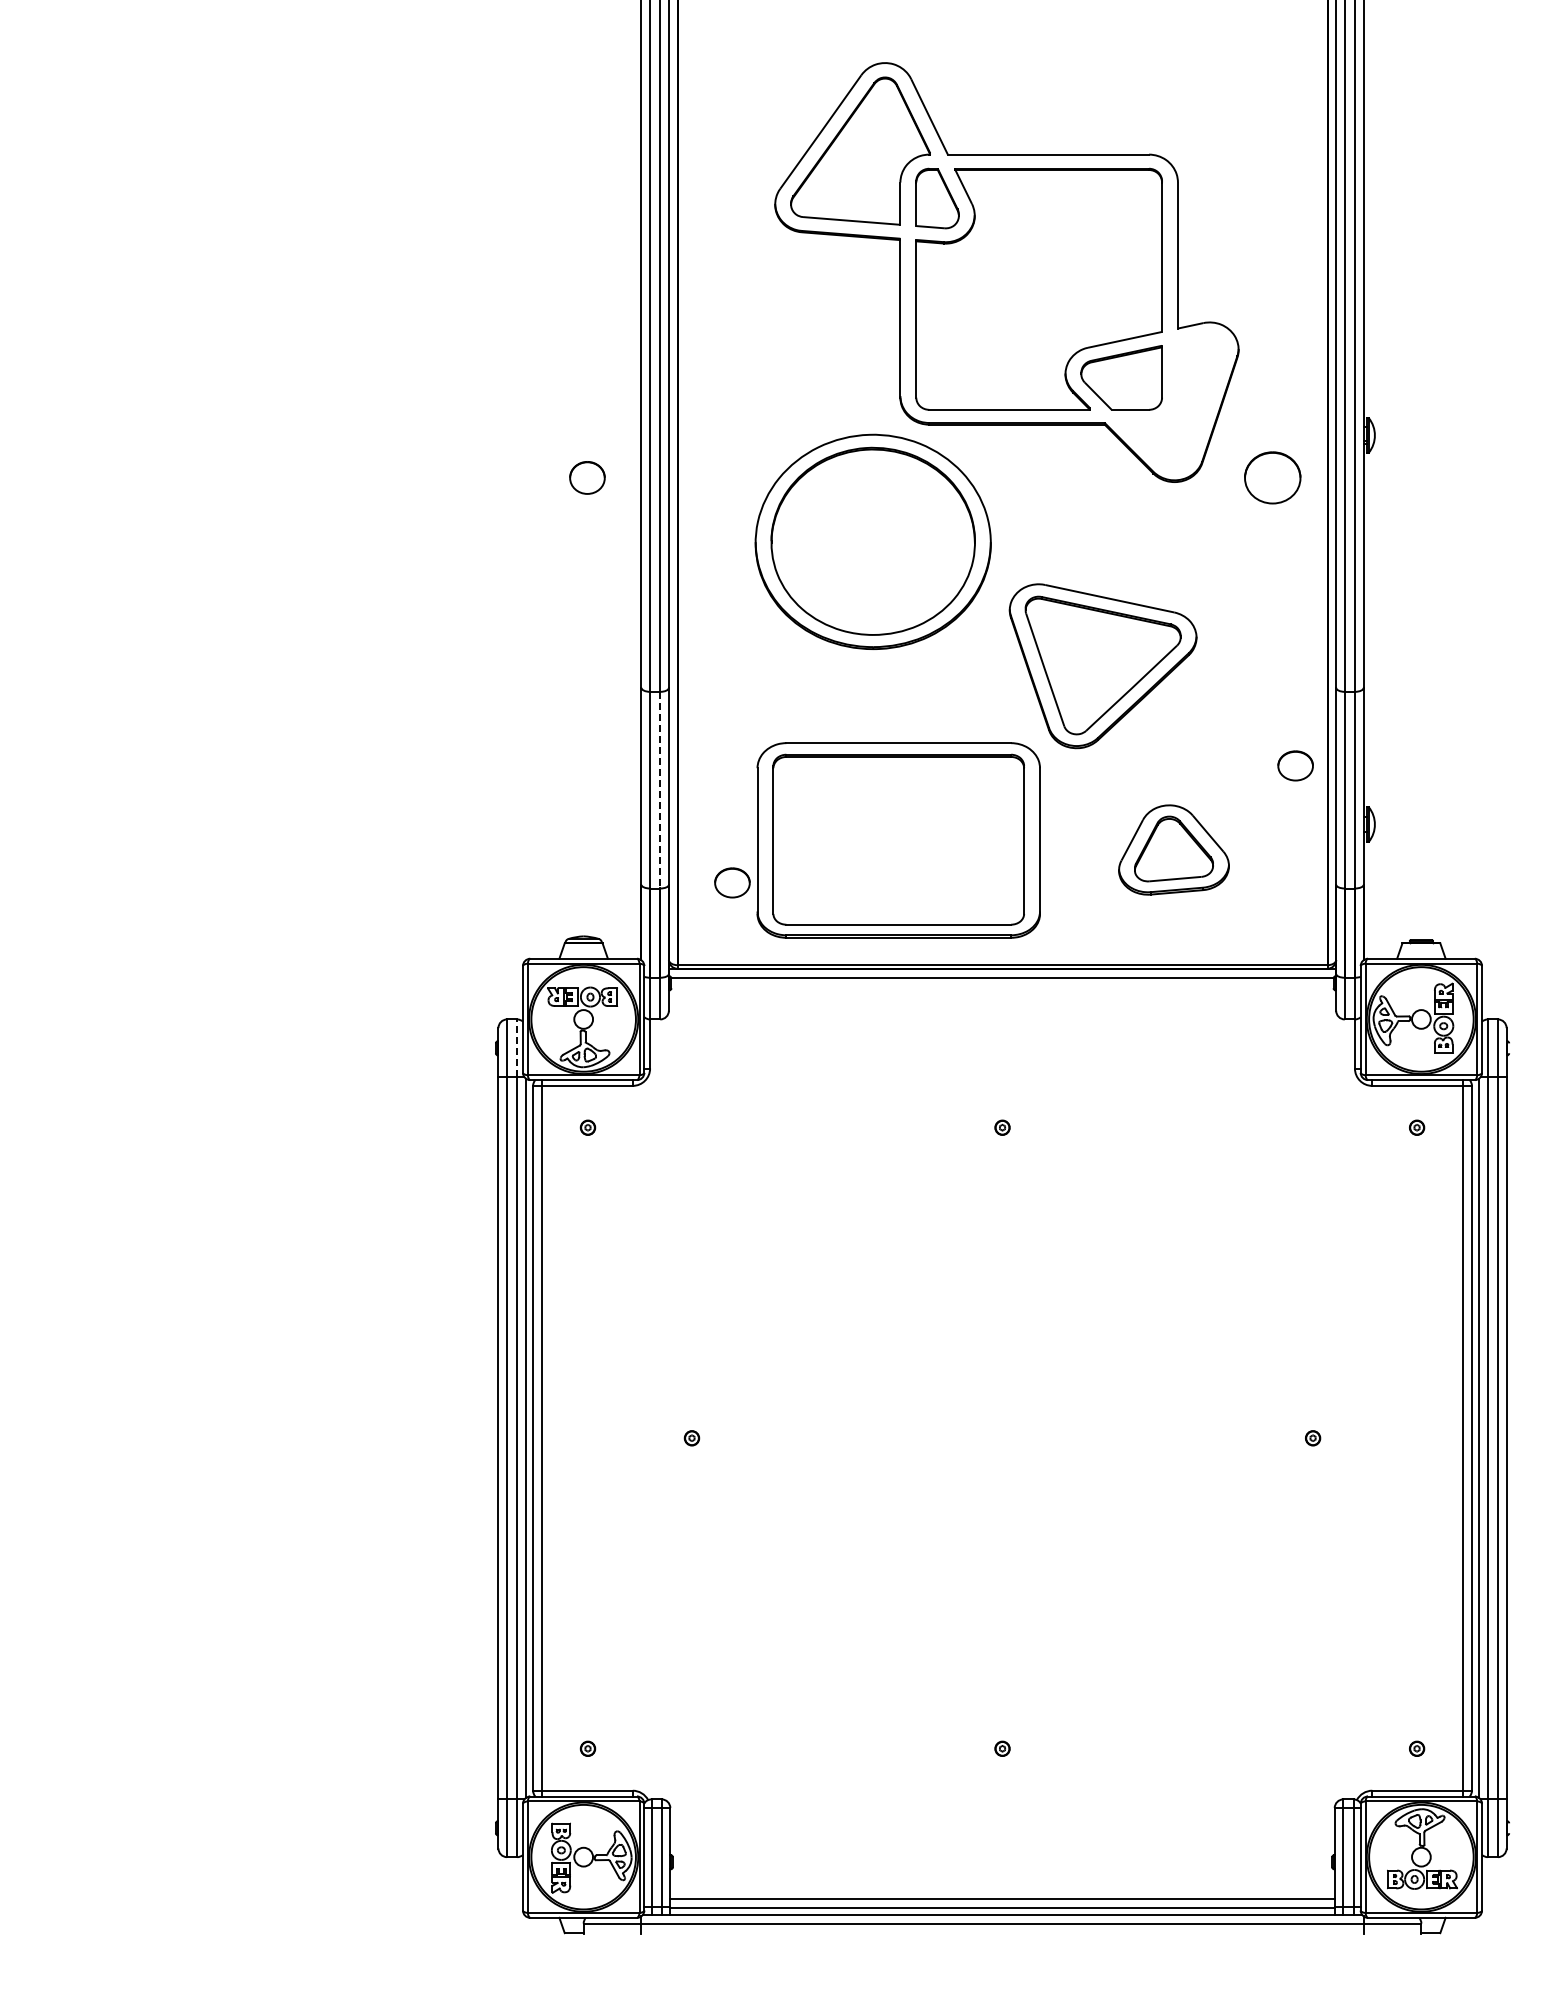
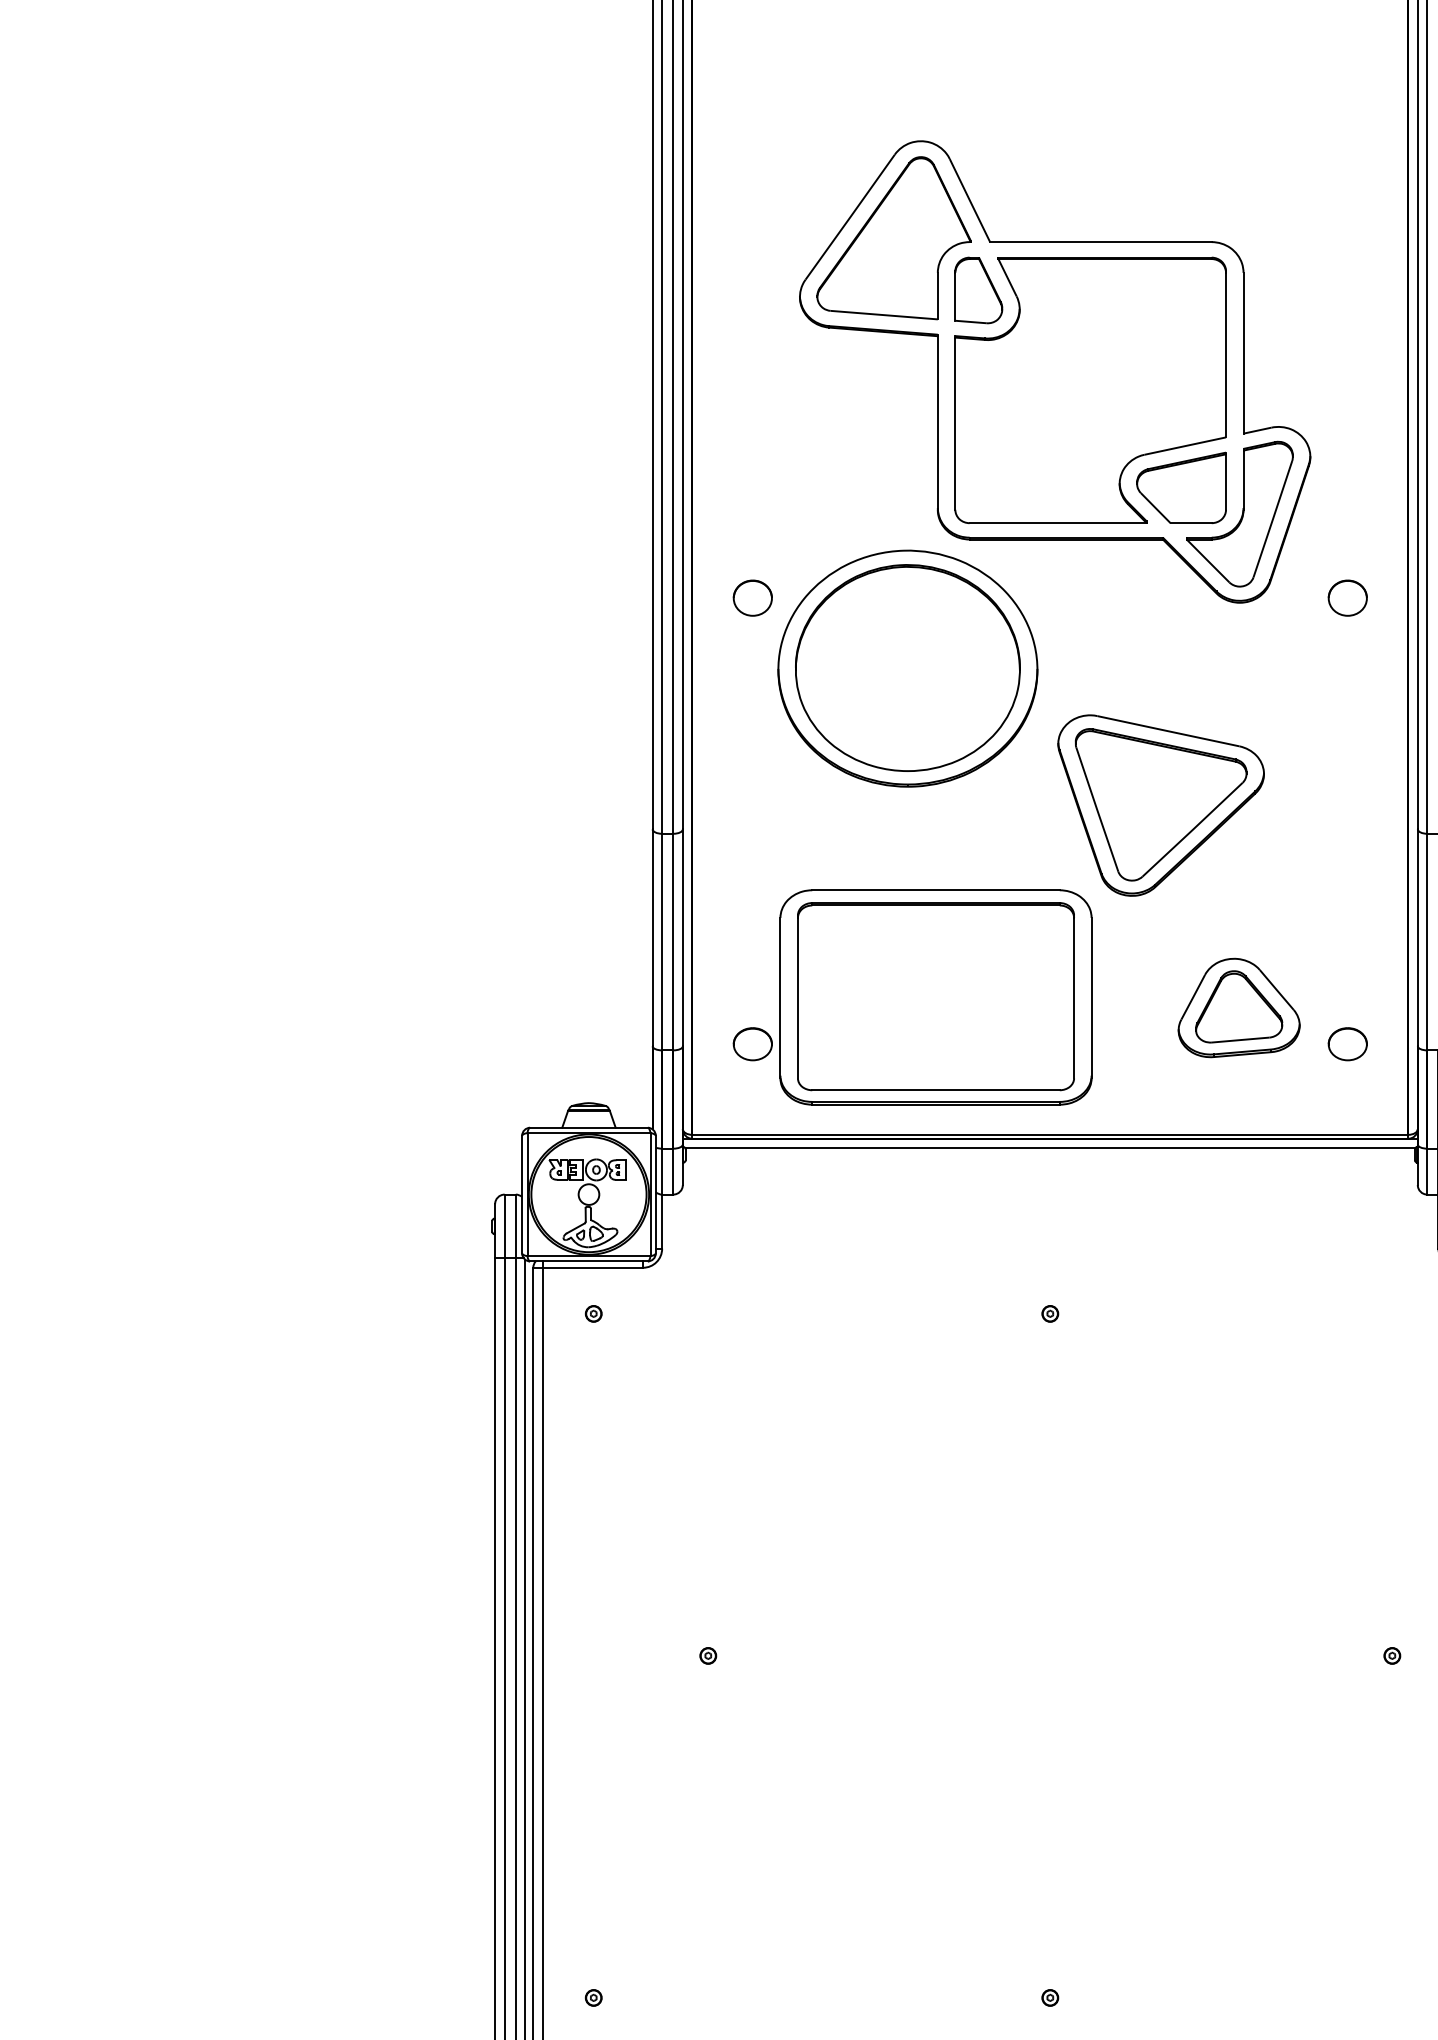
part: (1174, 401) -> (1239, 513), added
part: (587, 477) -> (752, 597), moved
part: (1272, 477) -> (1347, 597), size x0.62
part: (1295, 765) -> (1347, 1043), moved
line: (660, 790) -> (673, 942), dashed -> solid
line: (517, 1048) -> (516, 1226), dashed -> solid

